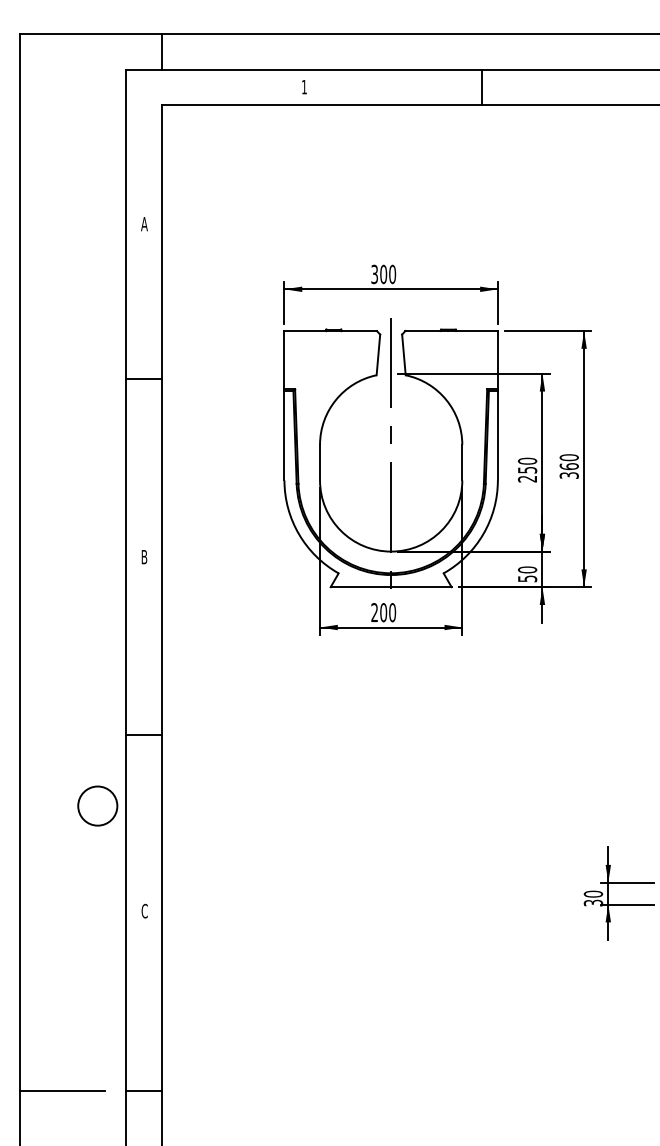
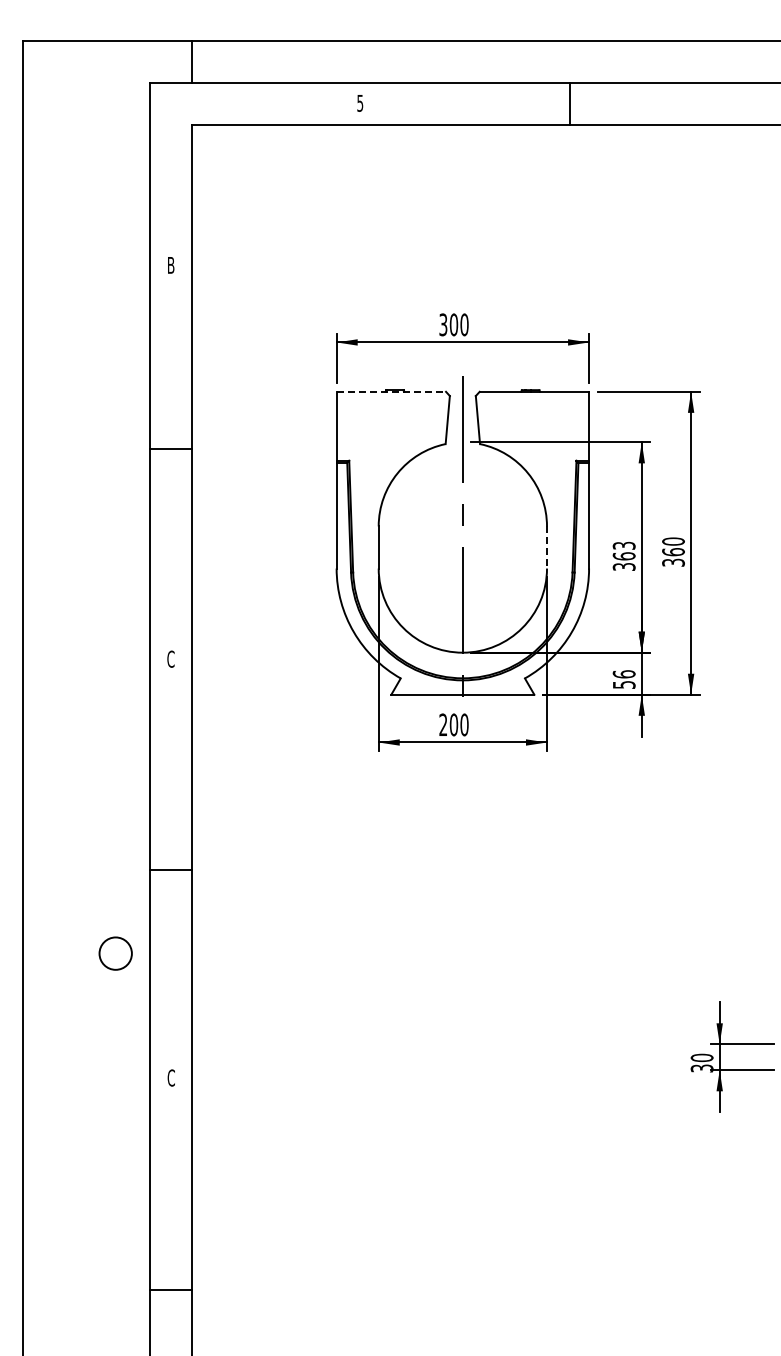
text: (304, 87) -> (360, 103), 1 -> 5
text: (144, 224) -> (171, 265), A -> B
line: (330, 330) -> (391, 391), solid -> dashed
line: (462, 463) -> (547, 548), solid -> dashed
text: (526, 469) -> (623, 555), 250 -> 363
text: (144, 556) -> (170, 658), B -> C
text: (526, 570) -> (623, 674), 50 -> 56
circle: (97, 805) -> (115, 953), size x0.7
line: (62, 1090) -> (73, 1290), removed

